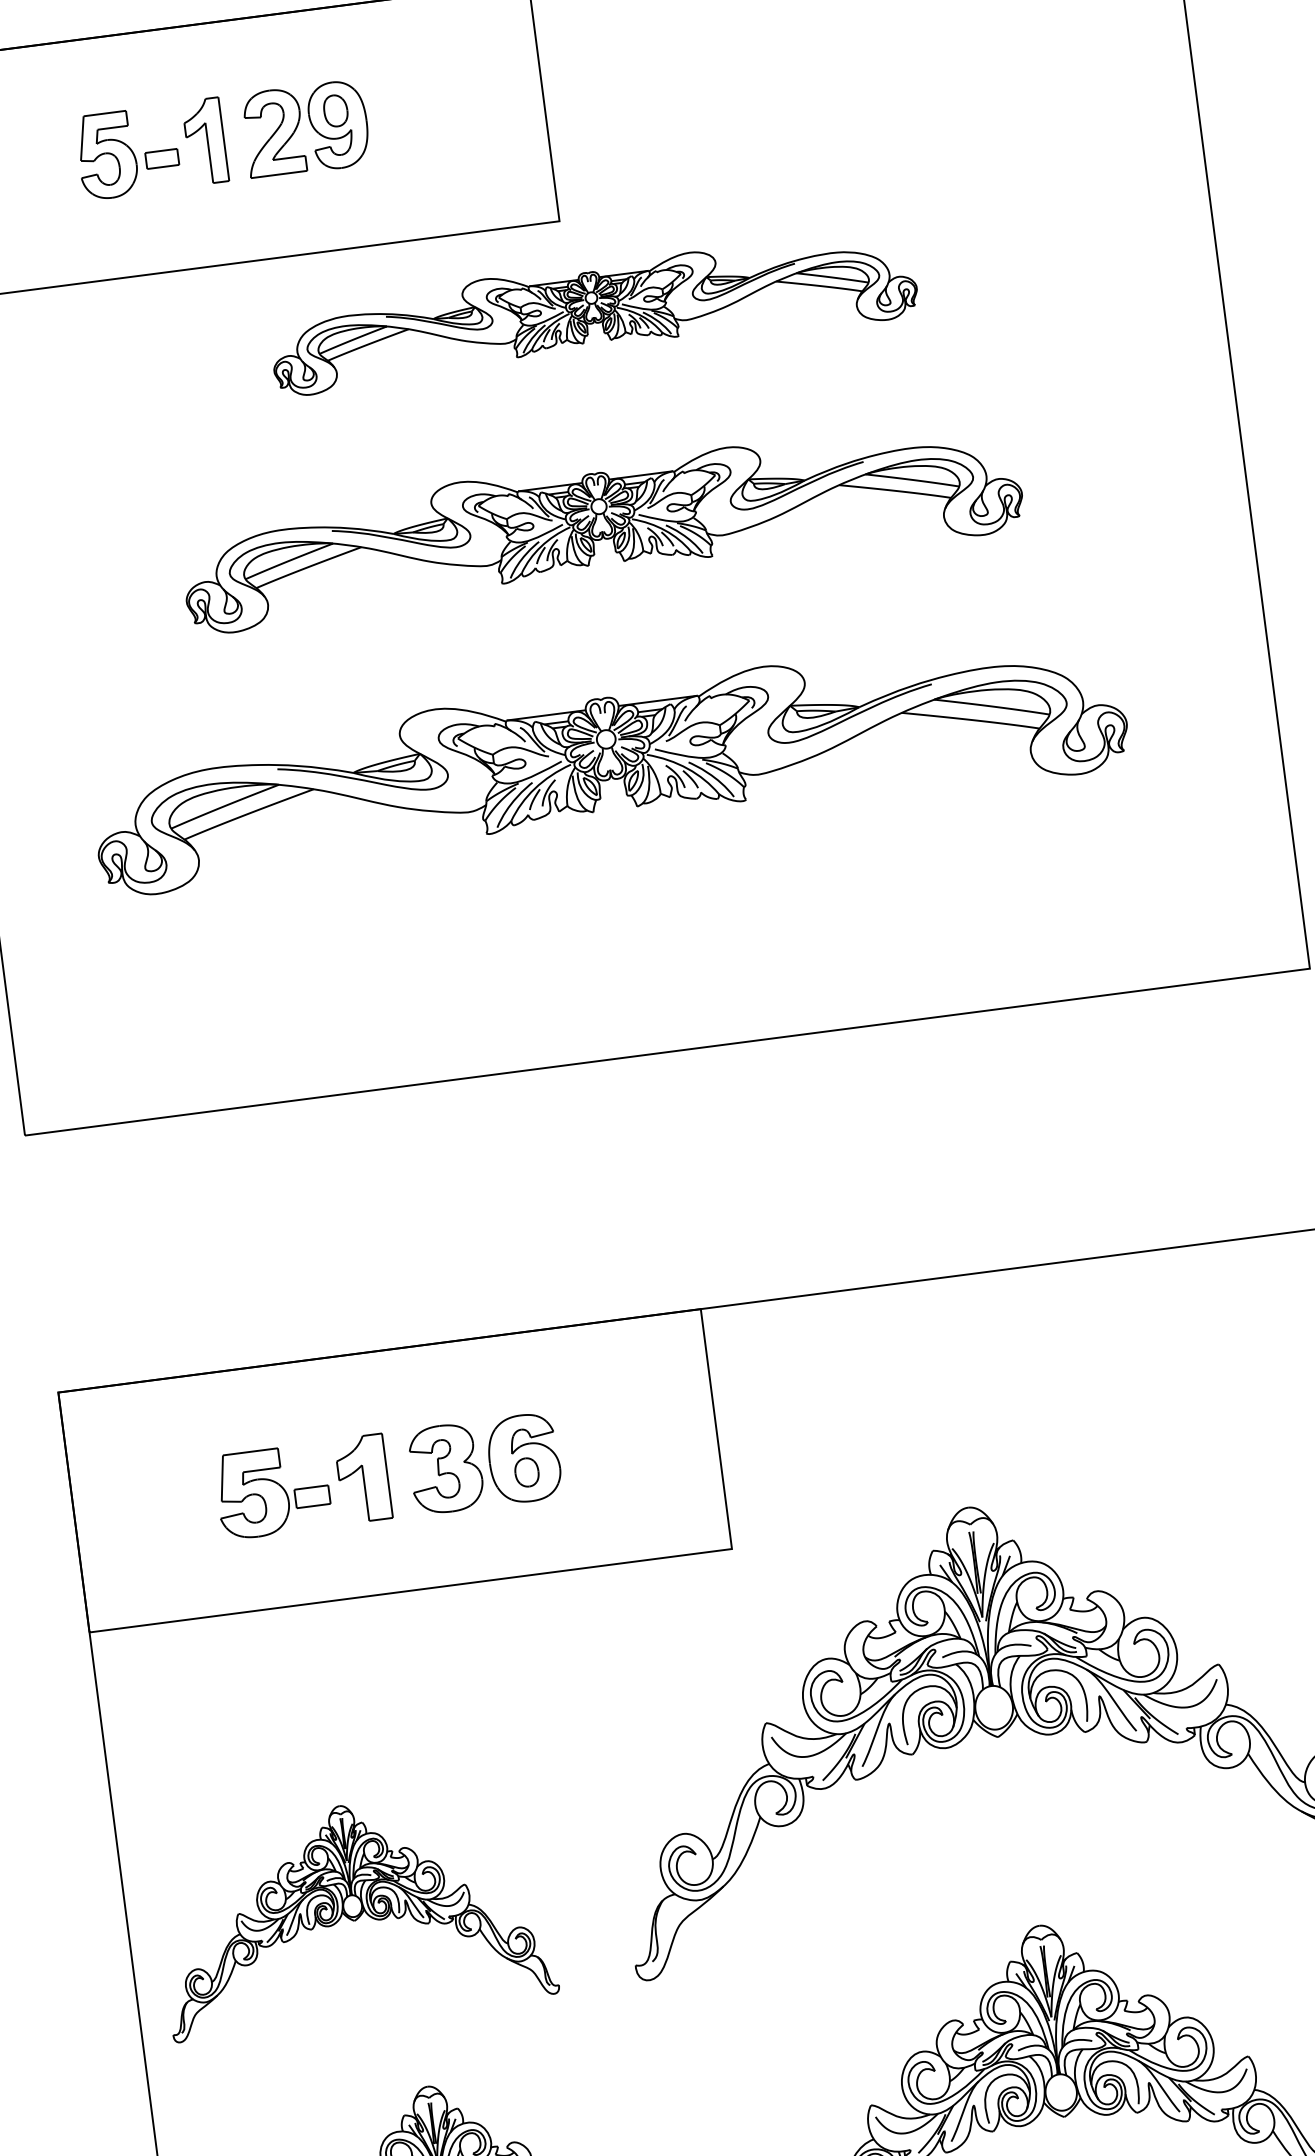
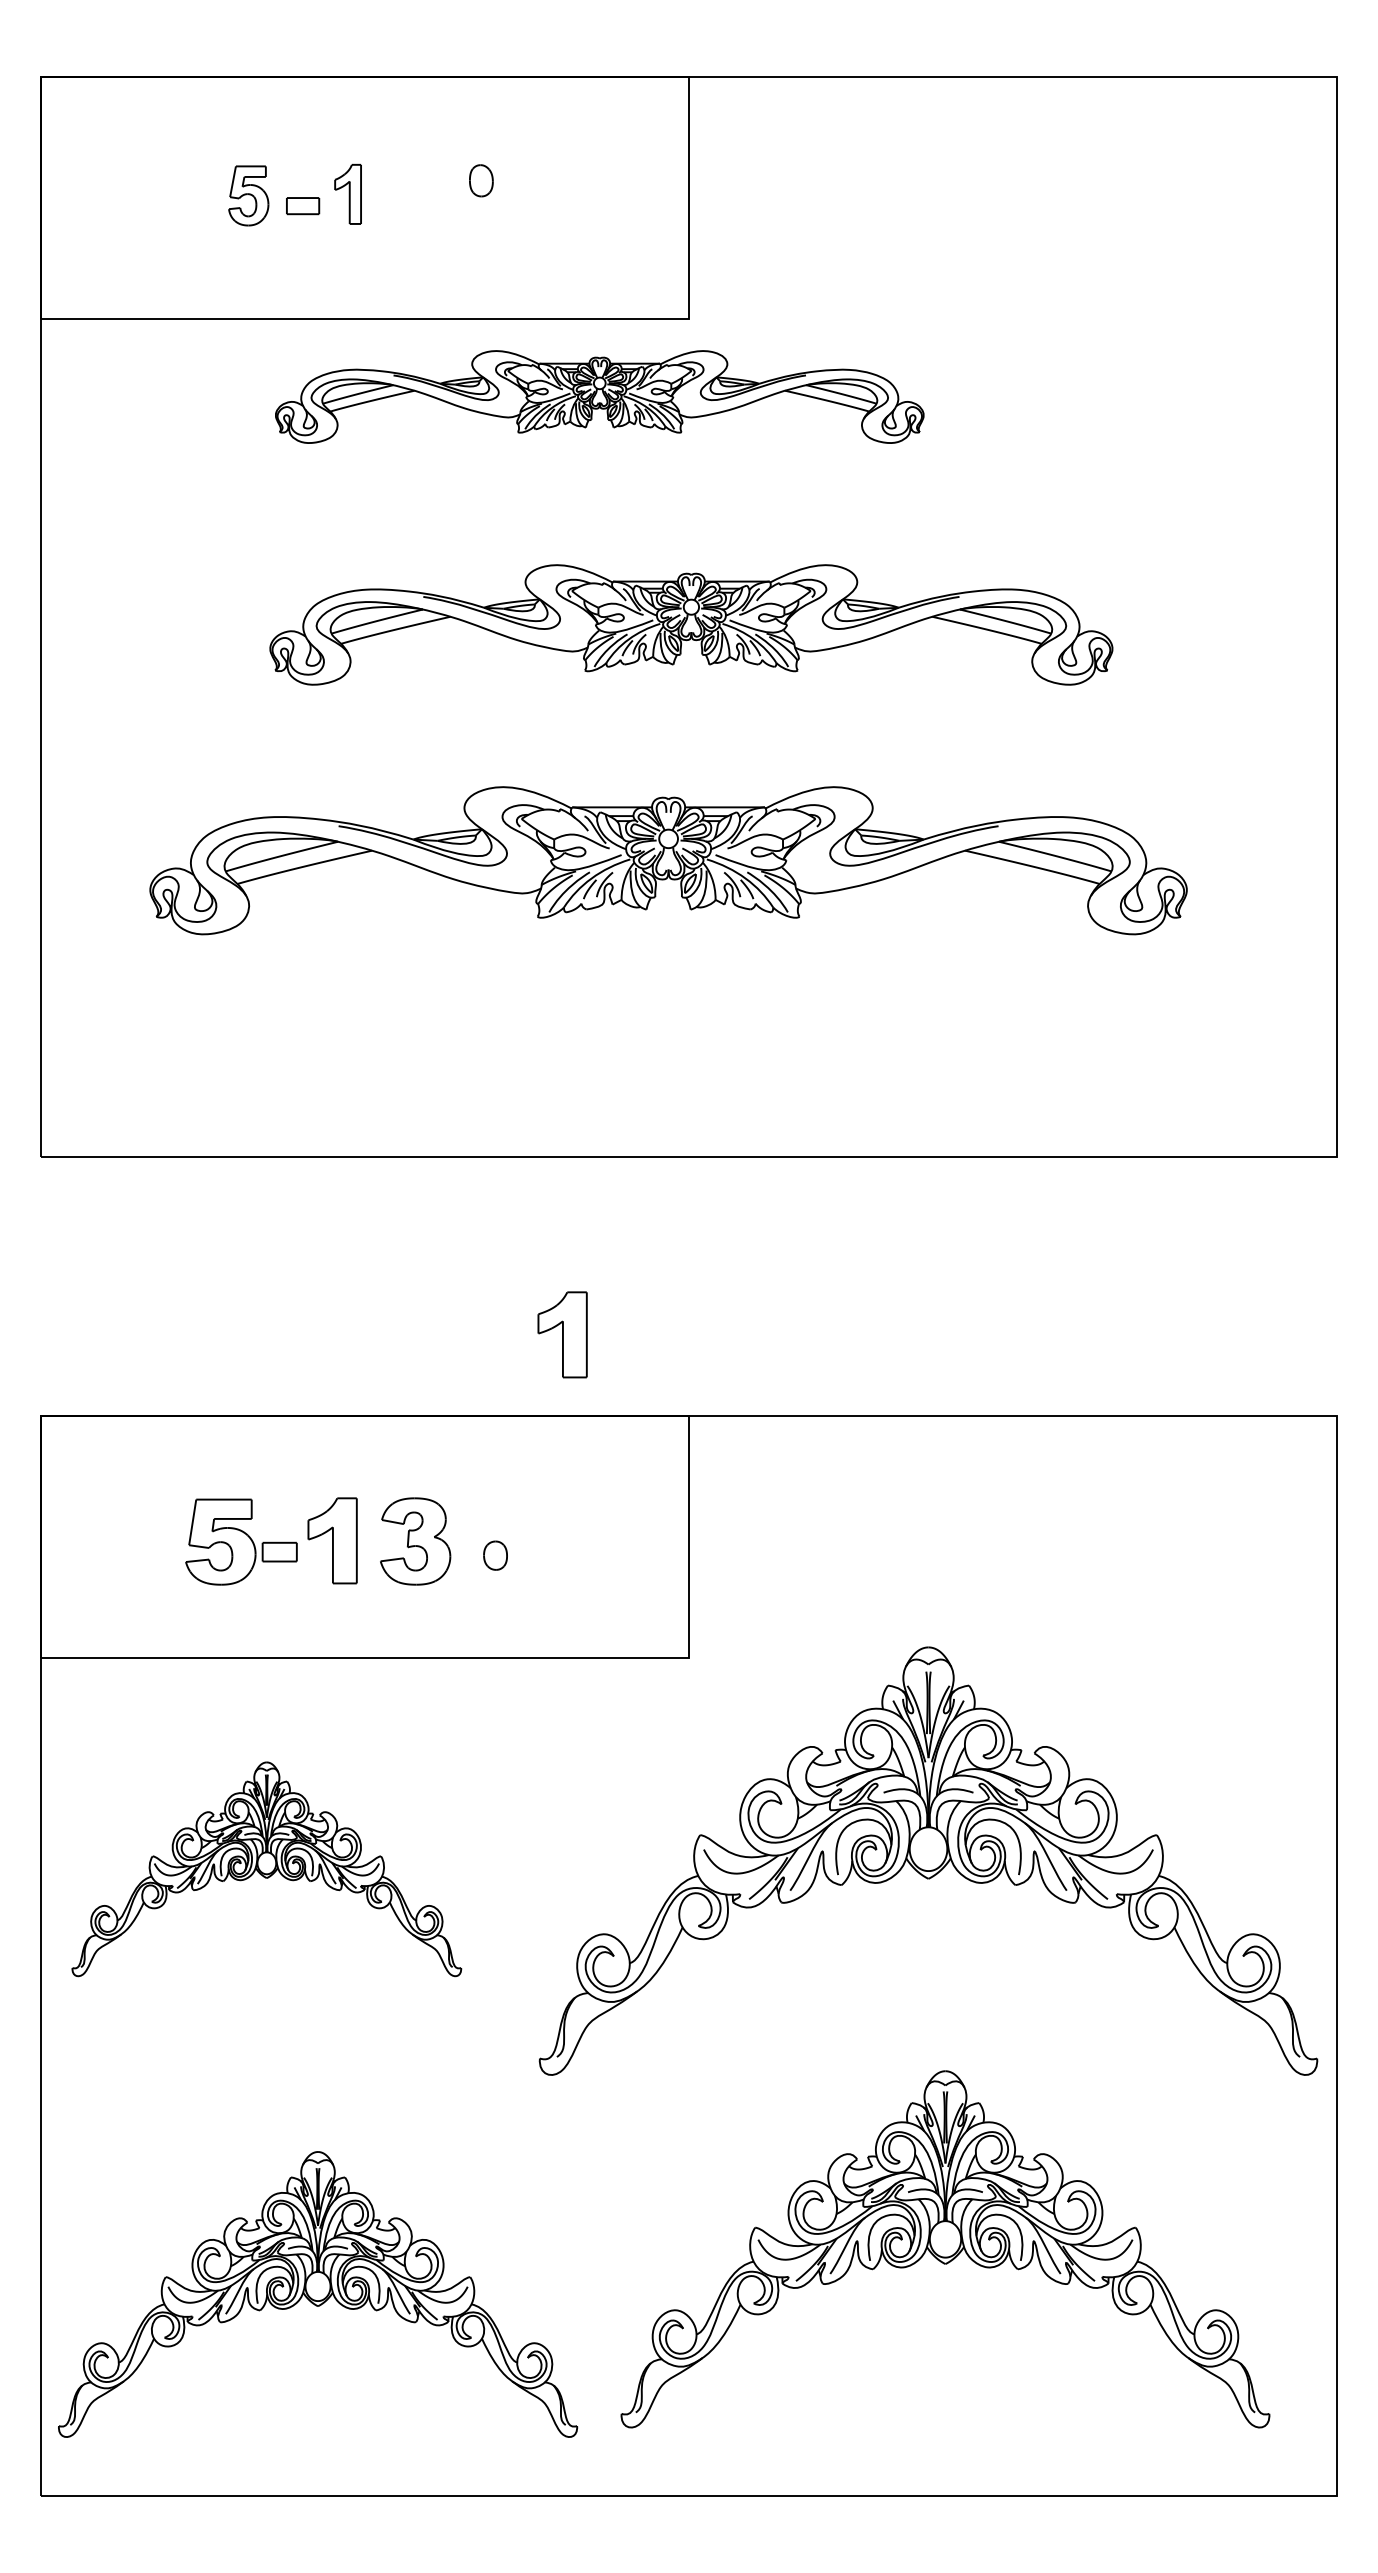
part: (311, 126) -> (455, 193), removed
part: (204, 141) -> (347, 194), size x0.7
part: (106, 155) -> (248, 195), size x0.7
part: (592, 311) -> (599, 396), moved
part: (564, 1244) -> (562, 1334), added
part: (524, 1458) -> (494, 1541), removed
part: (353, 1912) -> (266, 1869), moved

